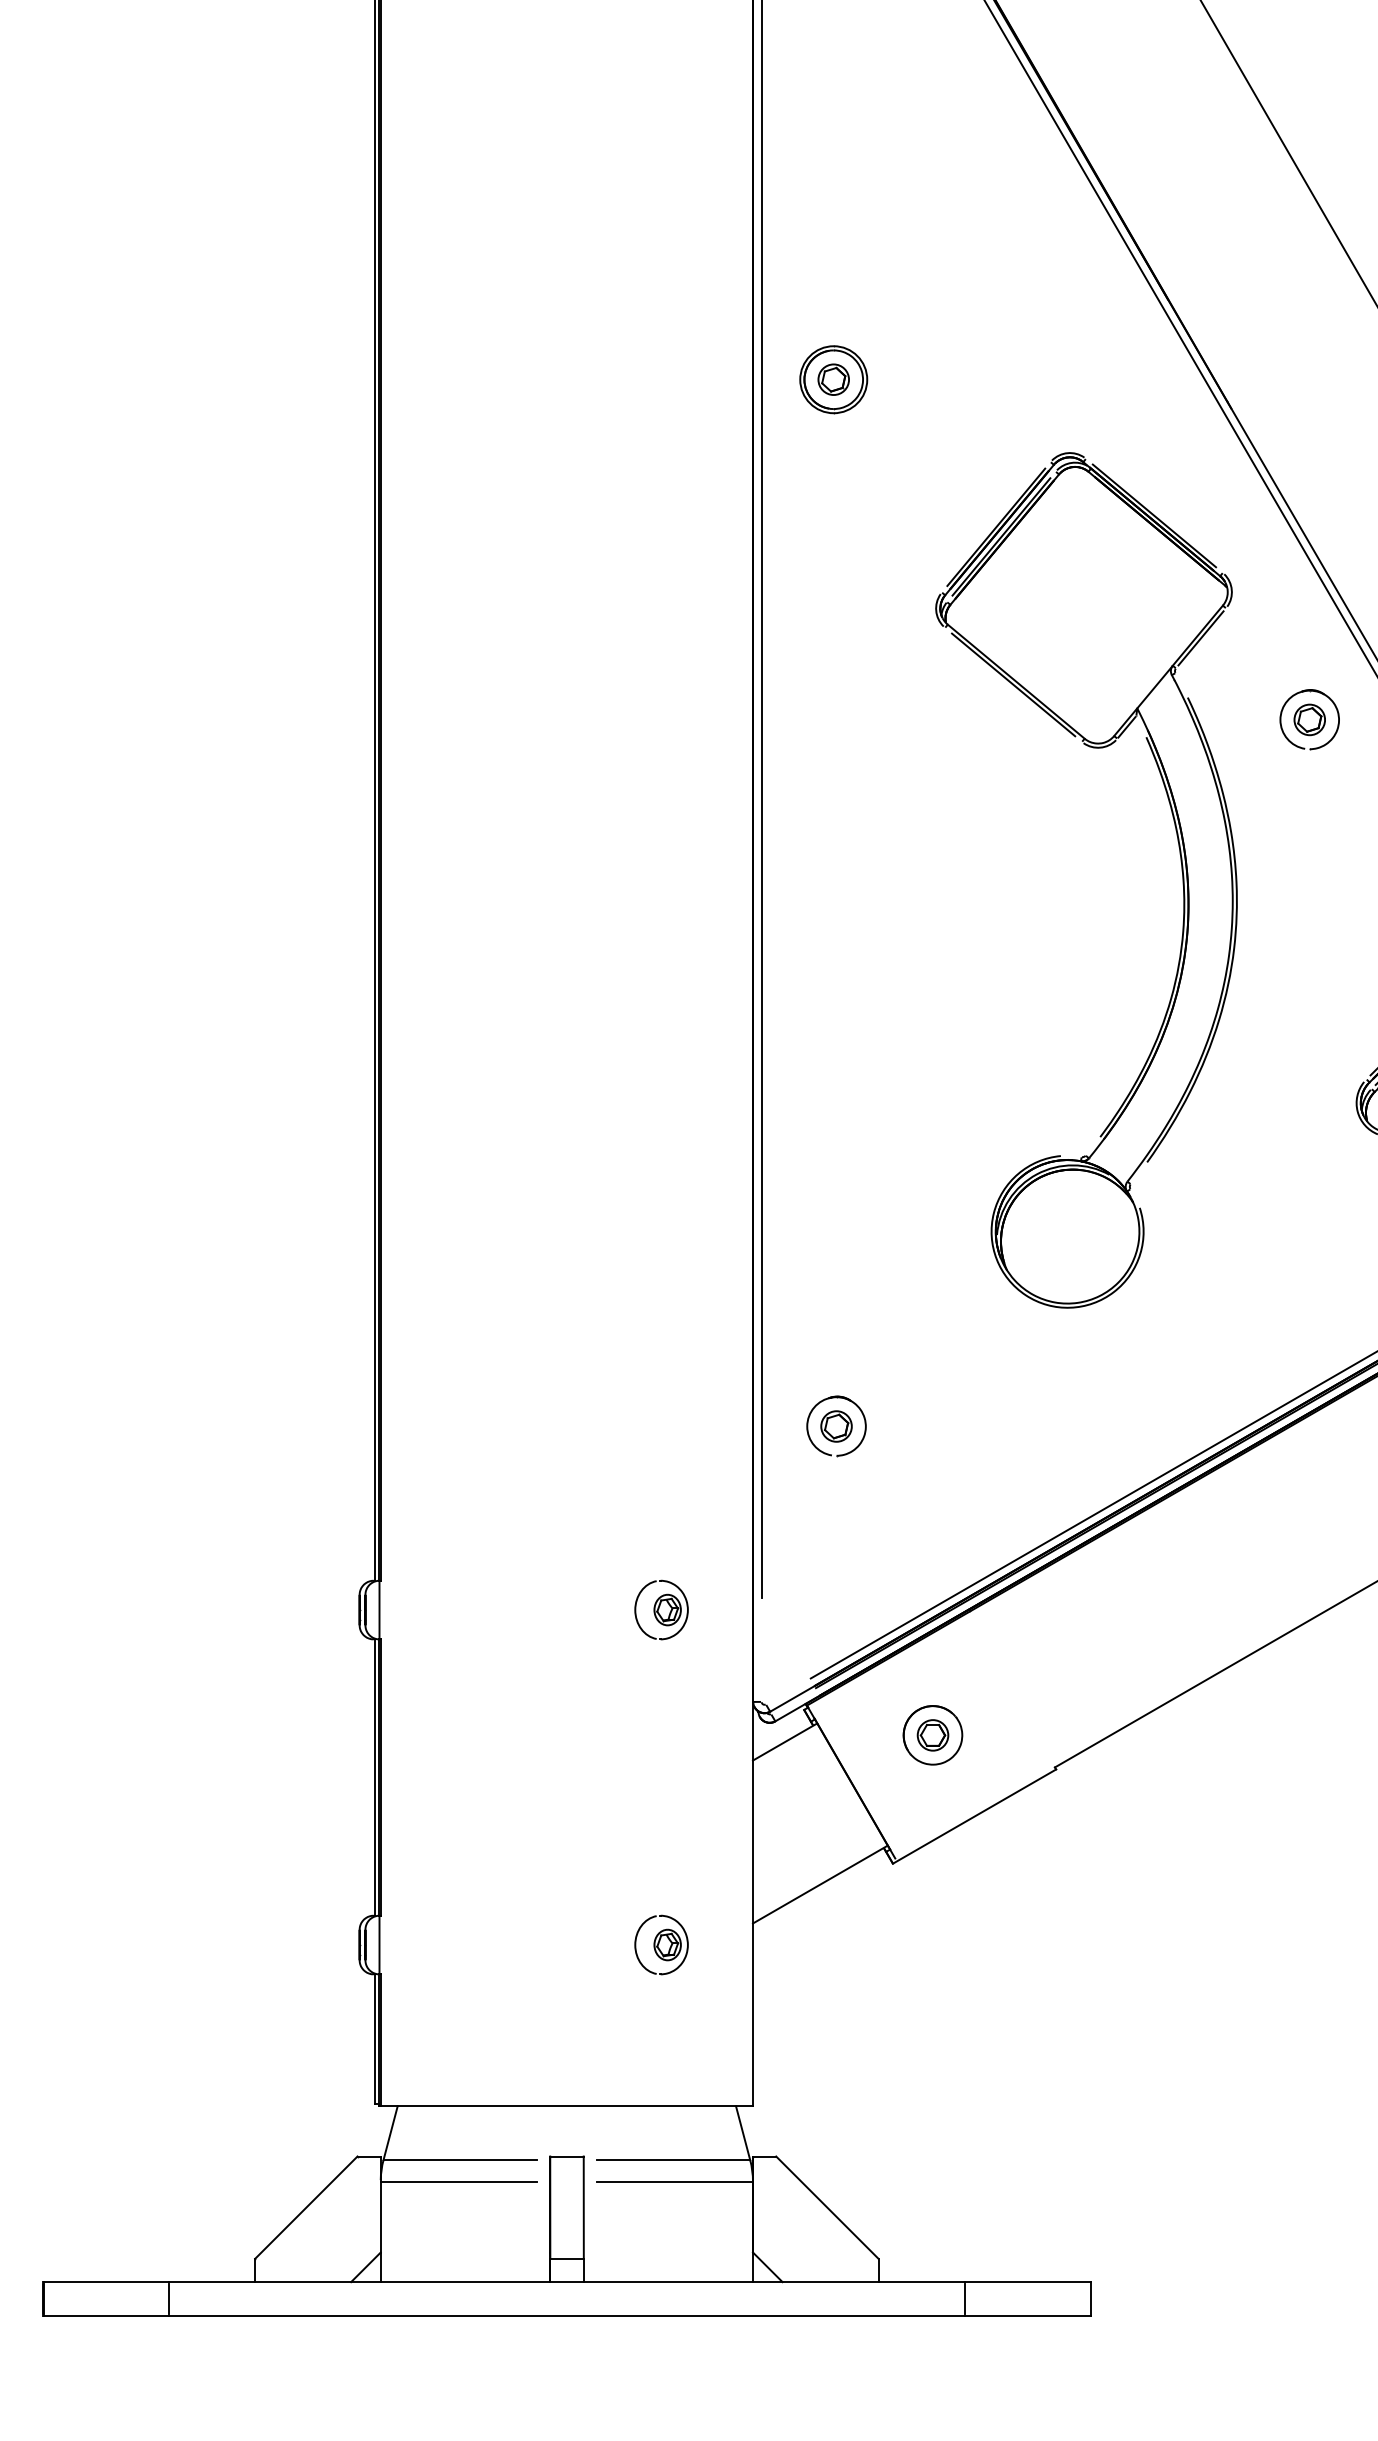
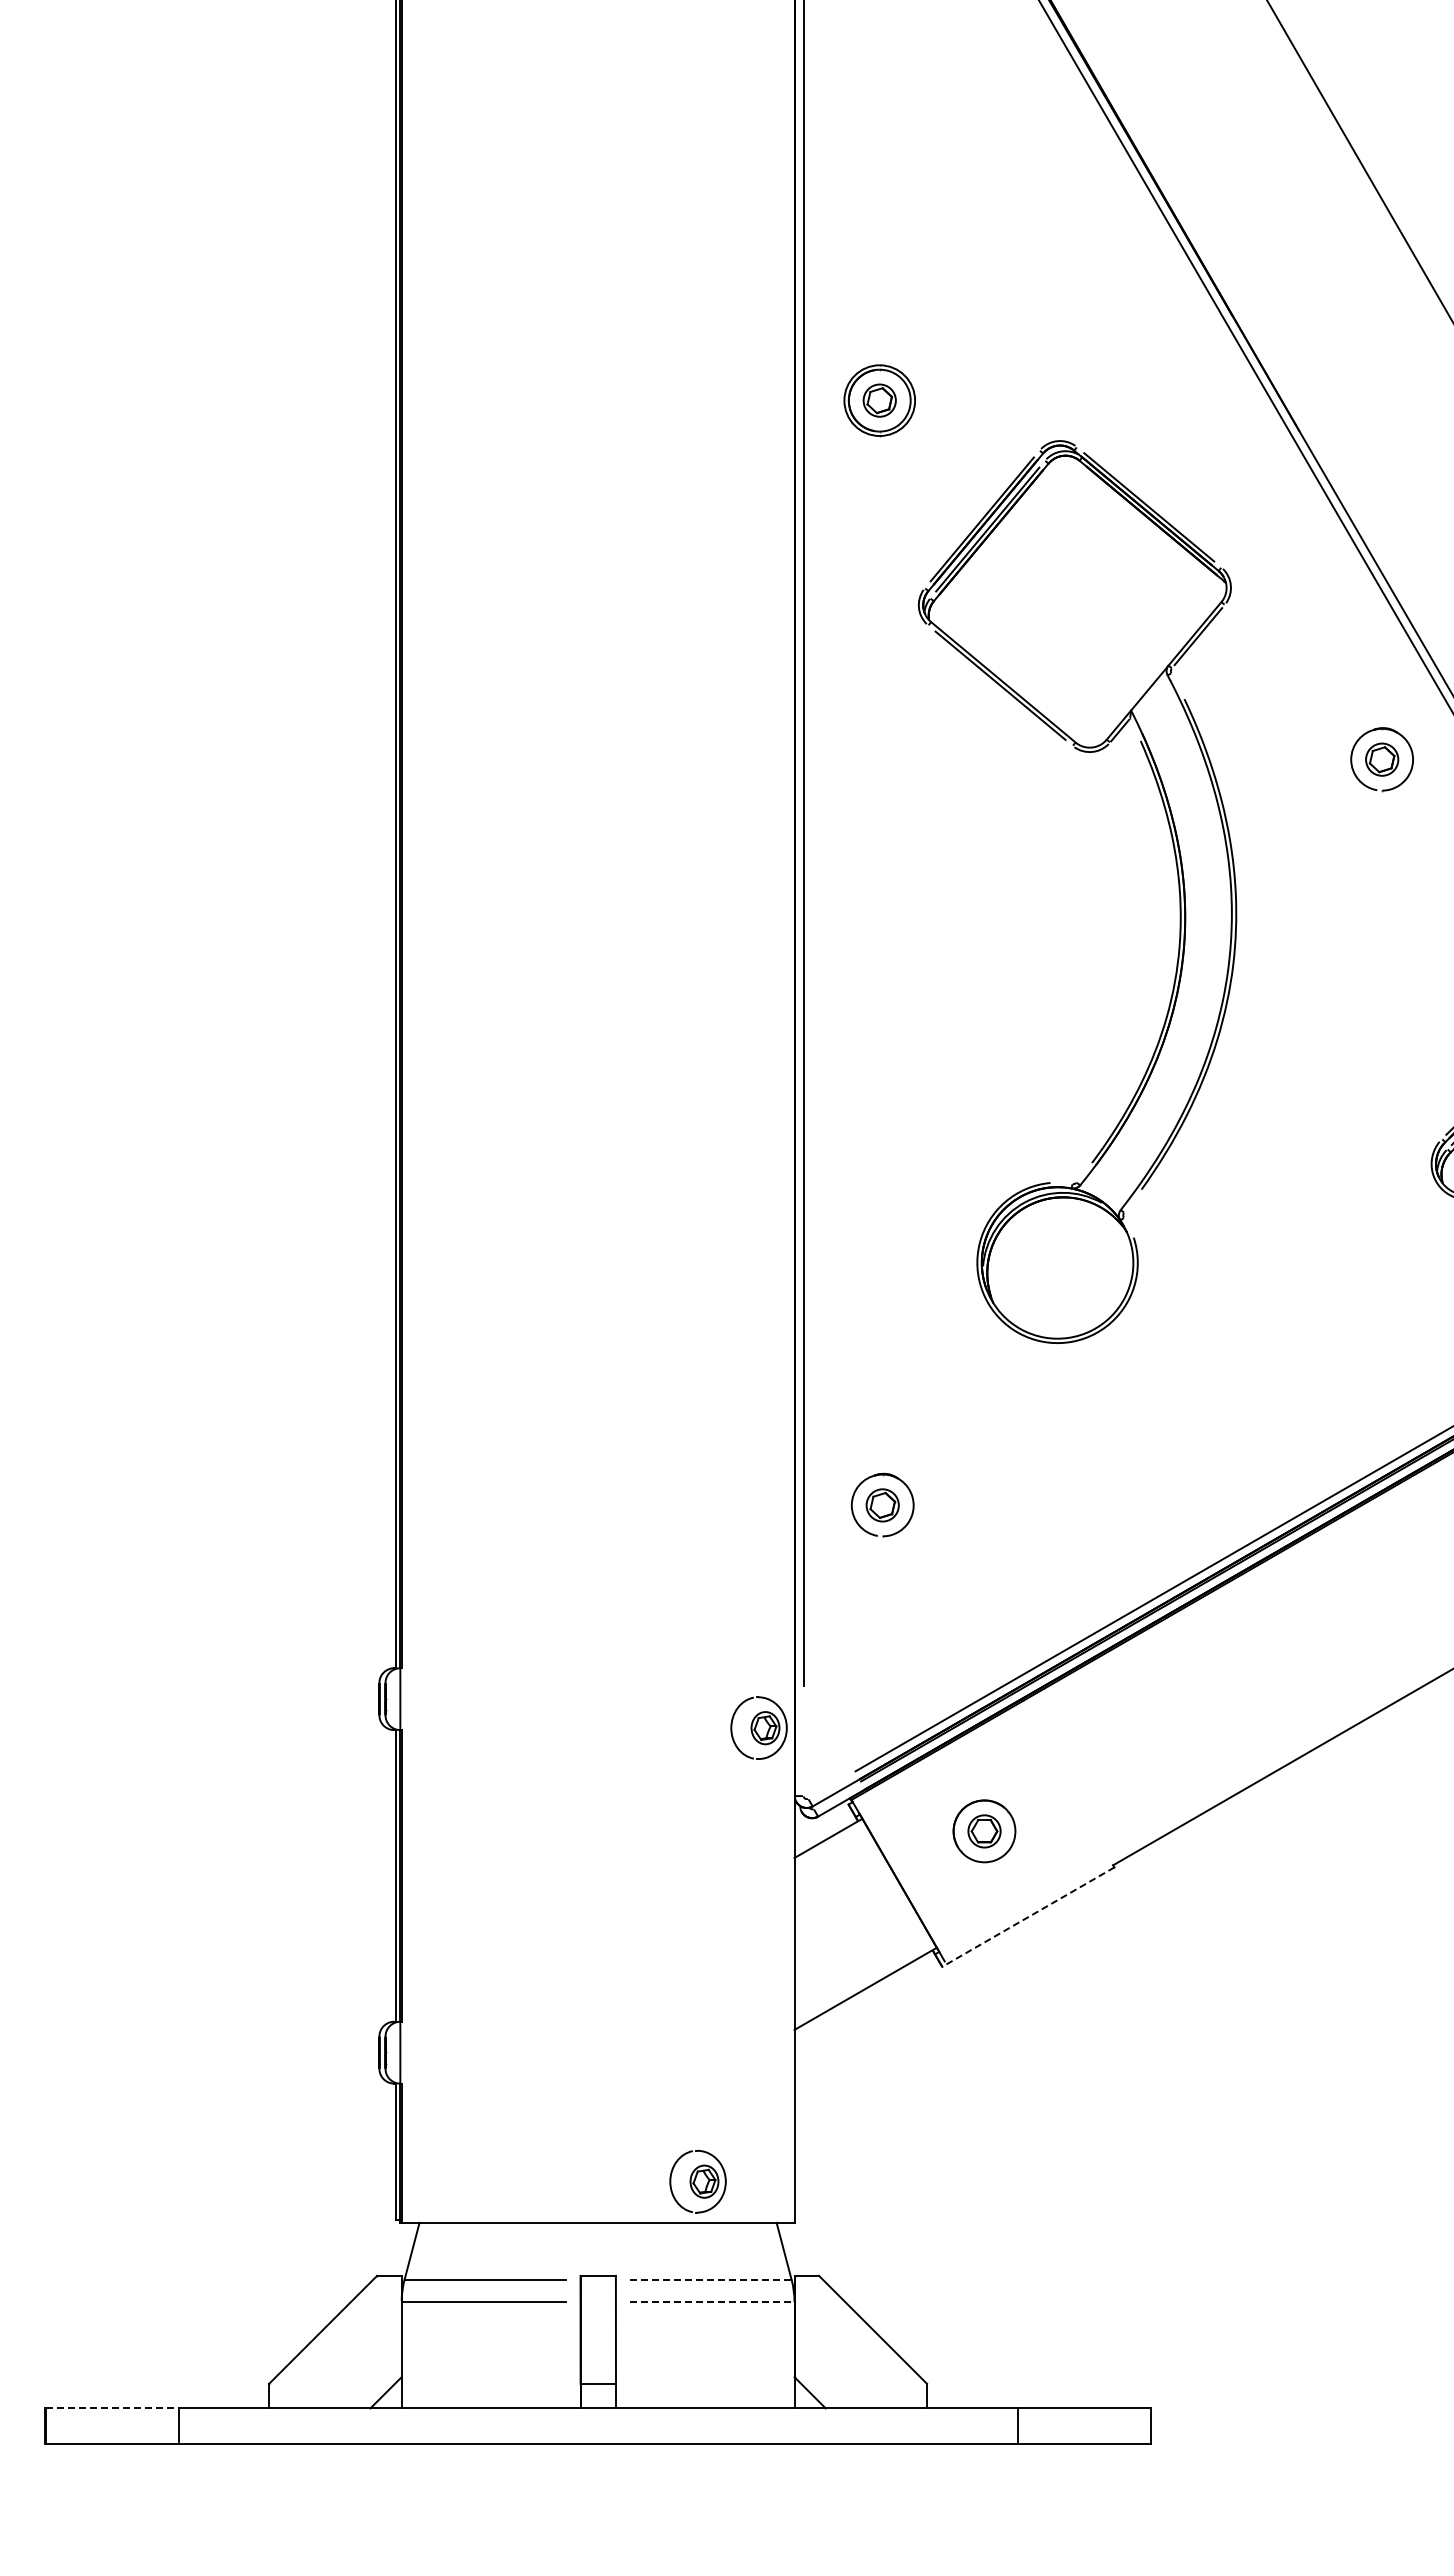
part: (1181, 868) -> (1177, 879), moved
part: (661, 1609) -> (758, 1727), moved
line: (973, 1816) -> (1027, 1917), solid -> dashed
part: (661, 1944) -> (697, 2181), moved
line: (674, 2159) -> (711, 2279), solid -> dashed
line: (675, 2181) -> (712, 2302), solid -> dashed
line: (106, 2282) -> (112, 2408), solid -> dashed

